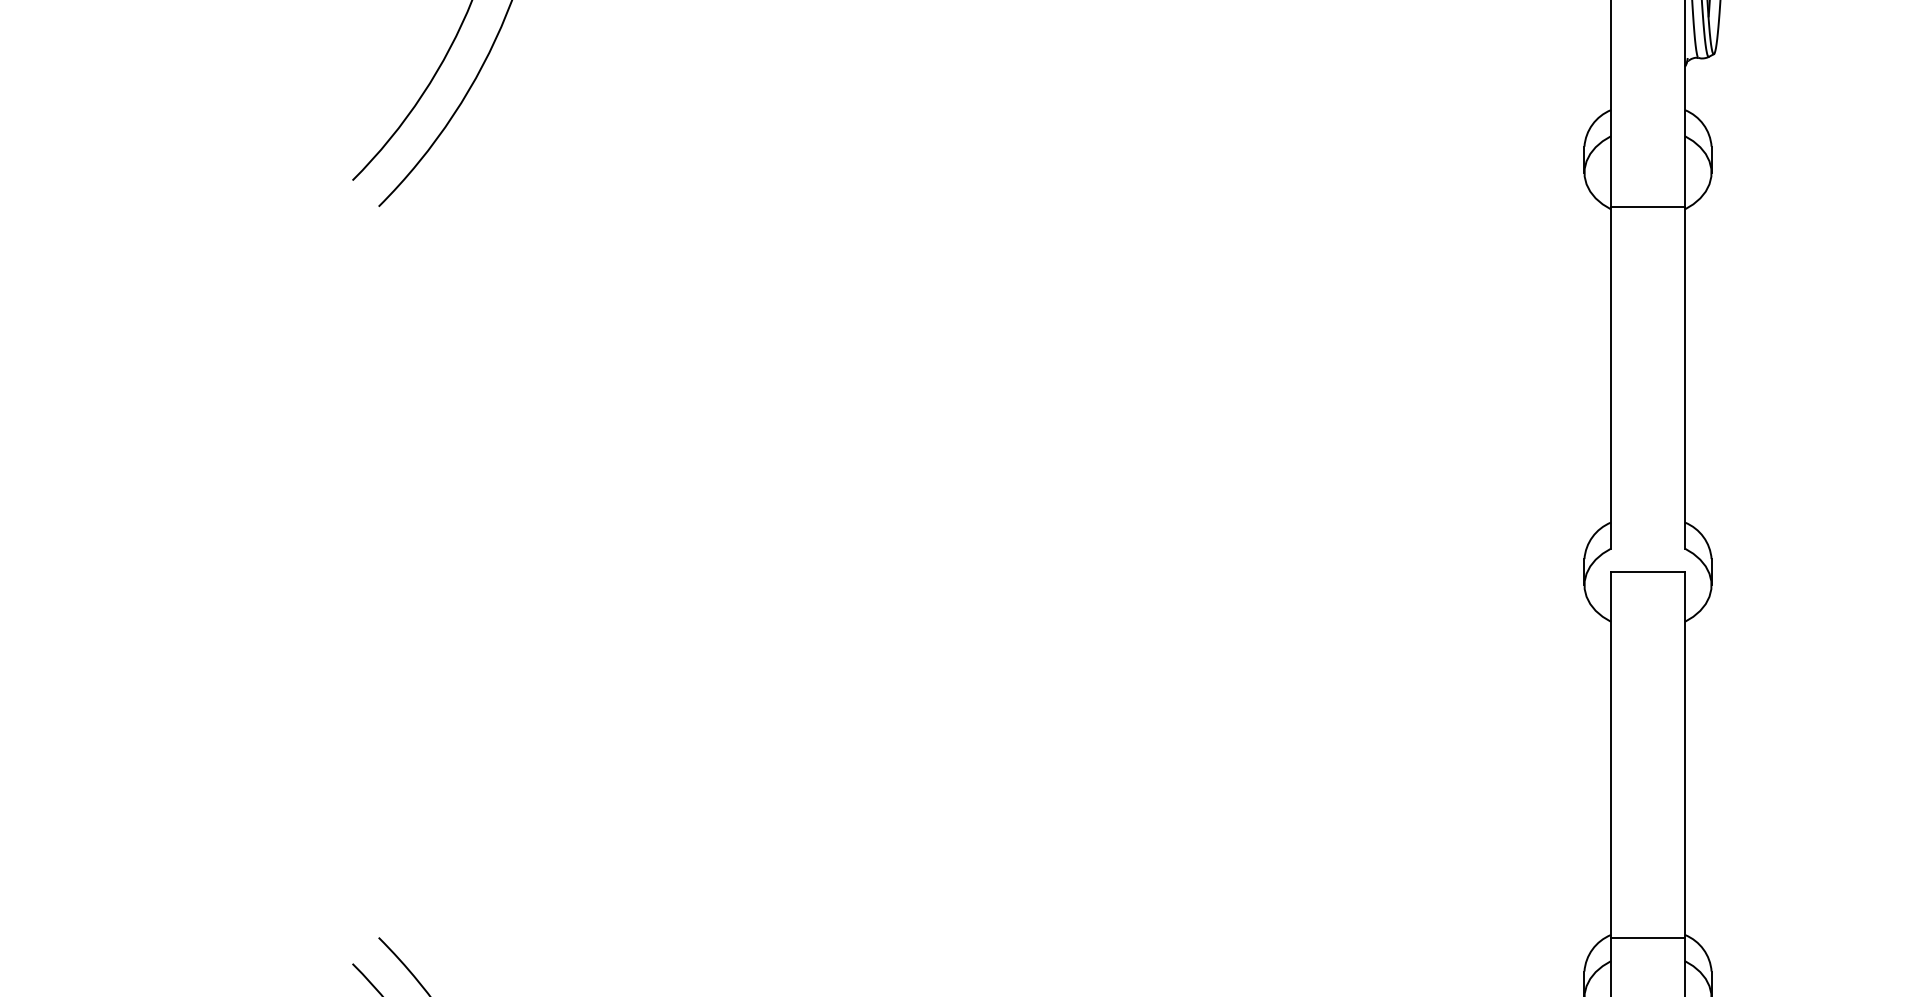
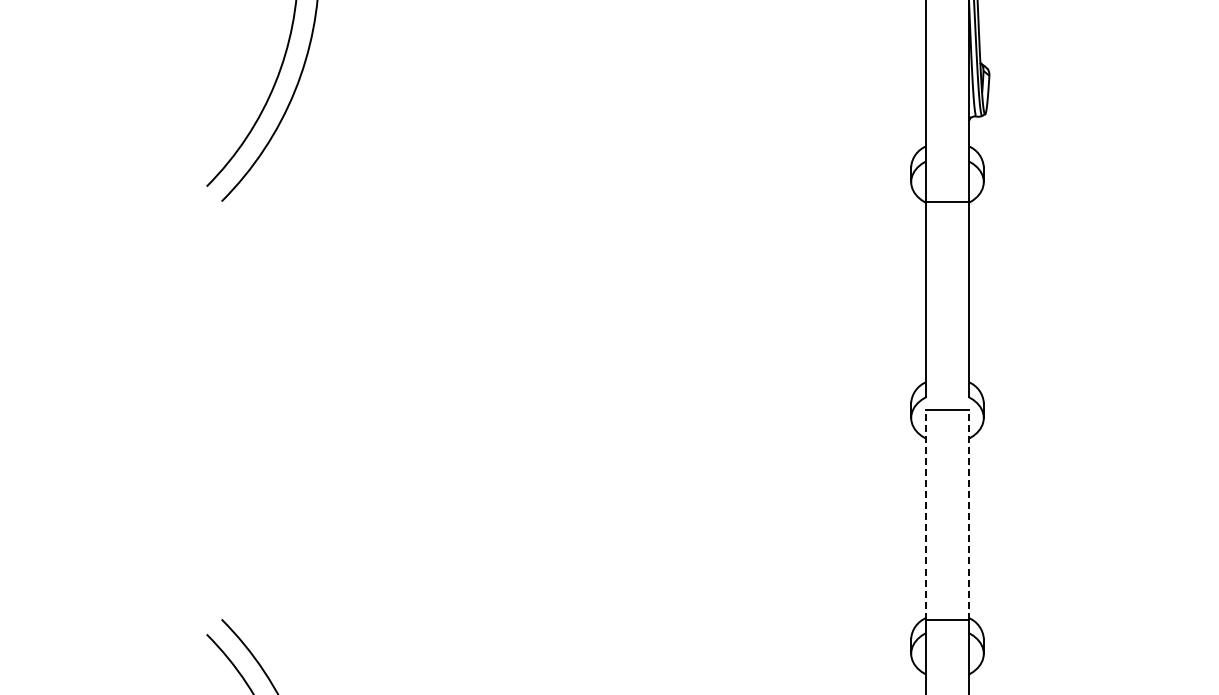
line: (1611, 754) -> (926, 514), solid -> dashed
line: (1684, 754) -> (968, 514), solid -> dashed

